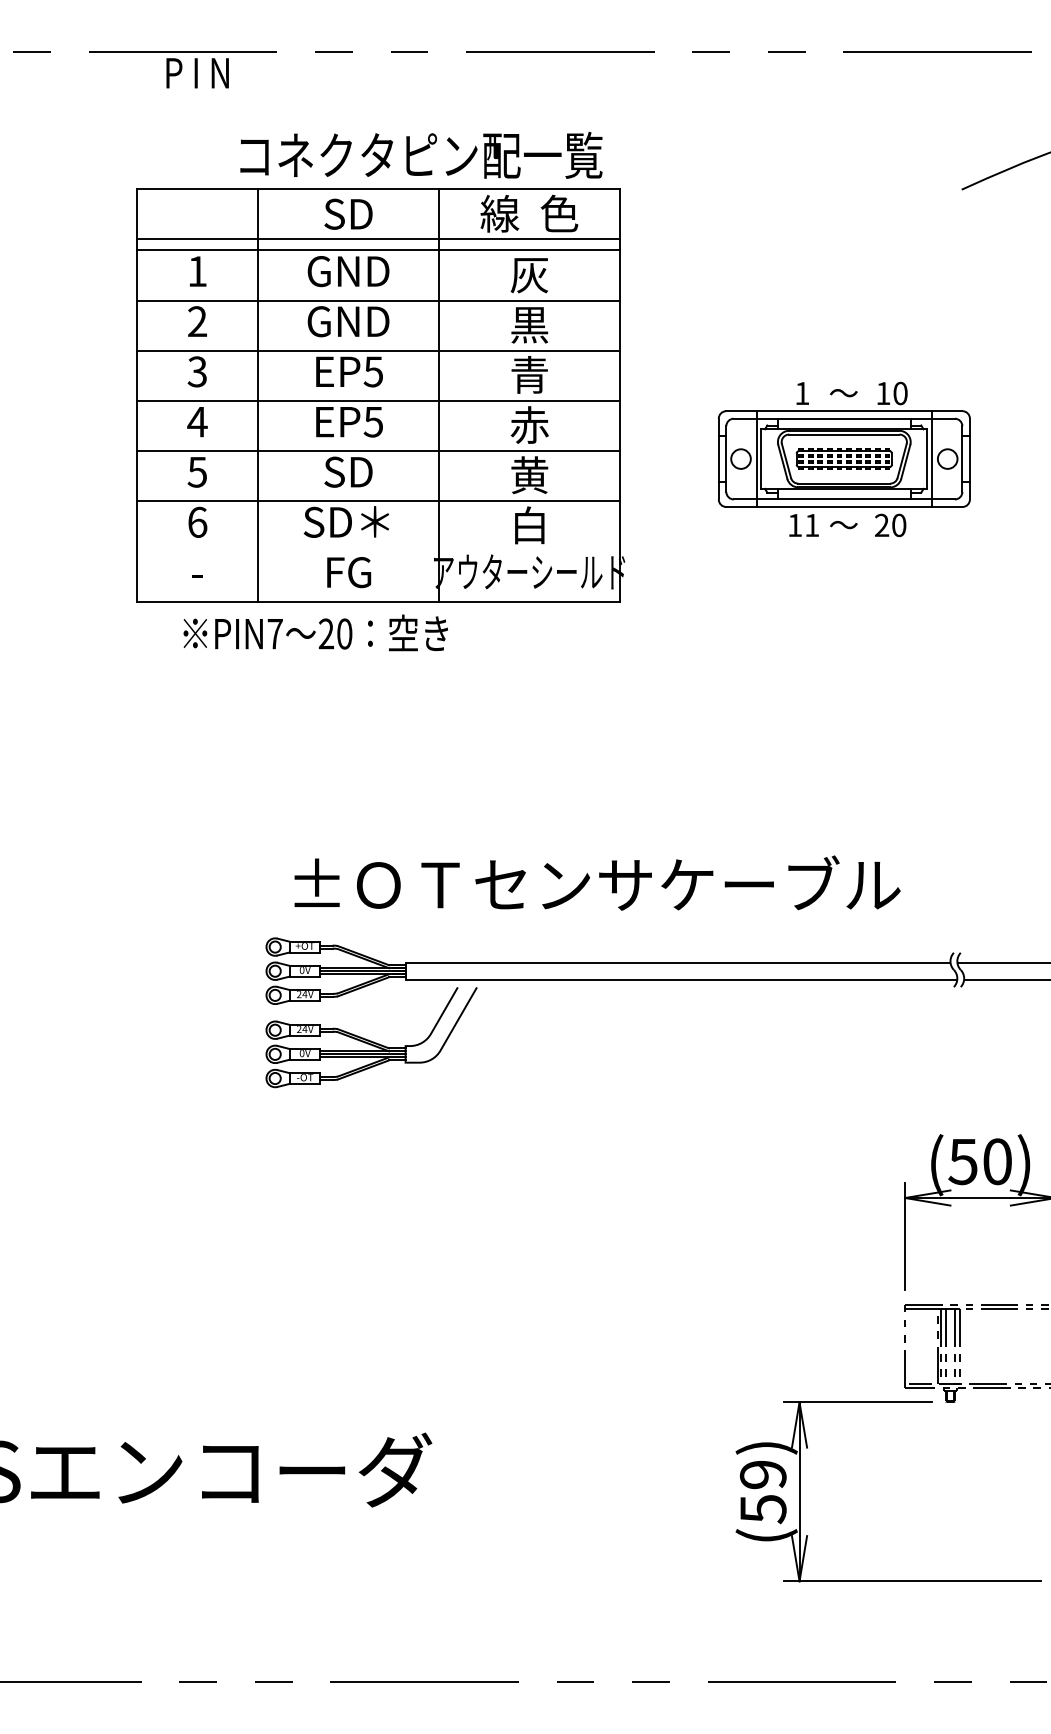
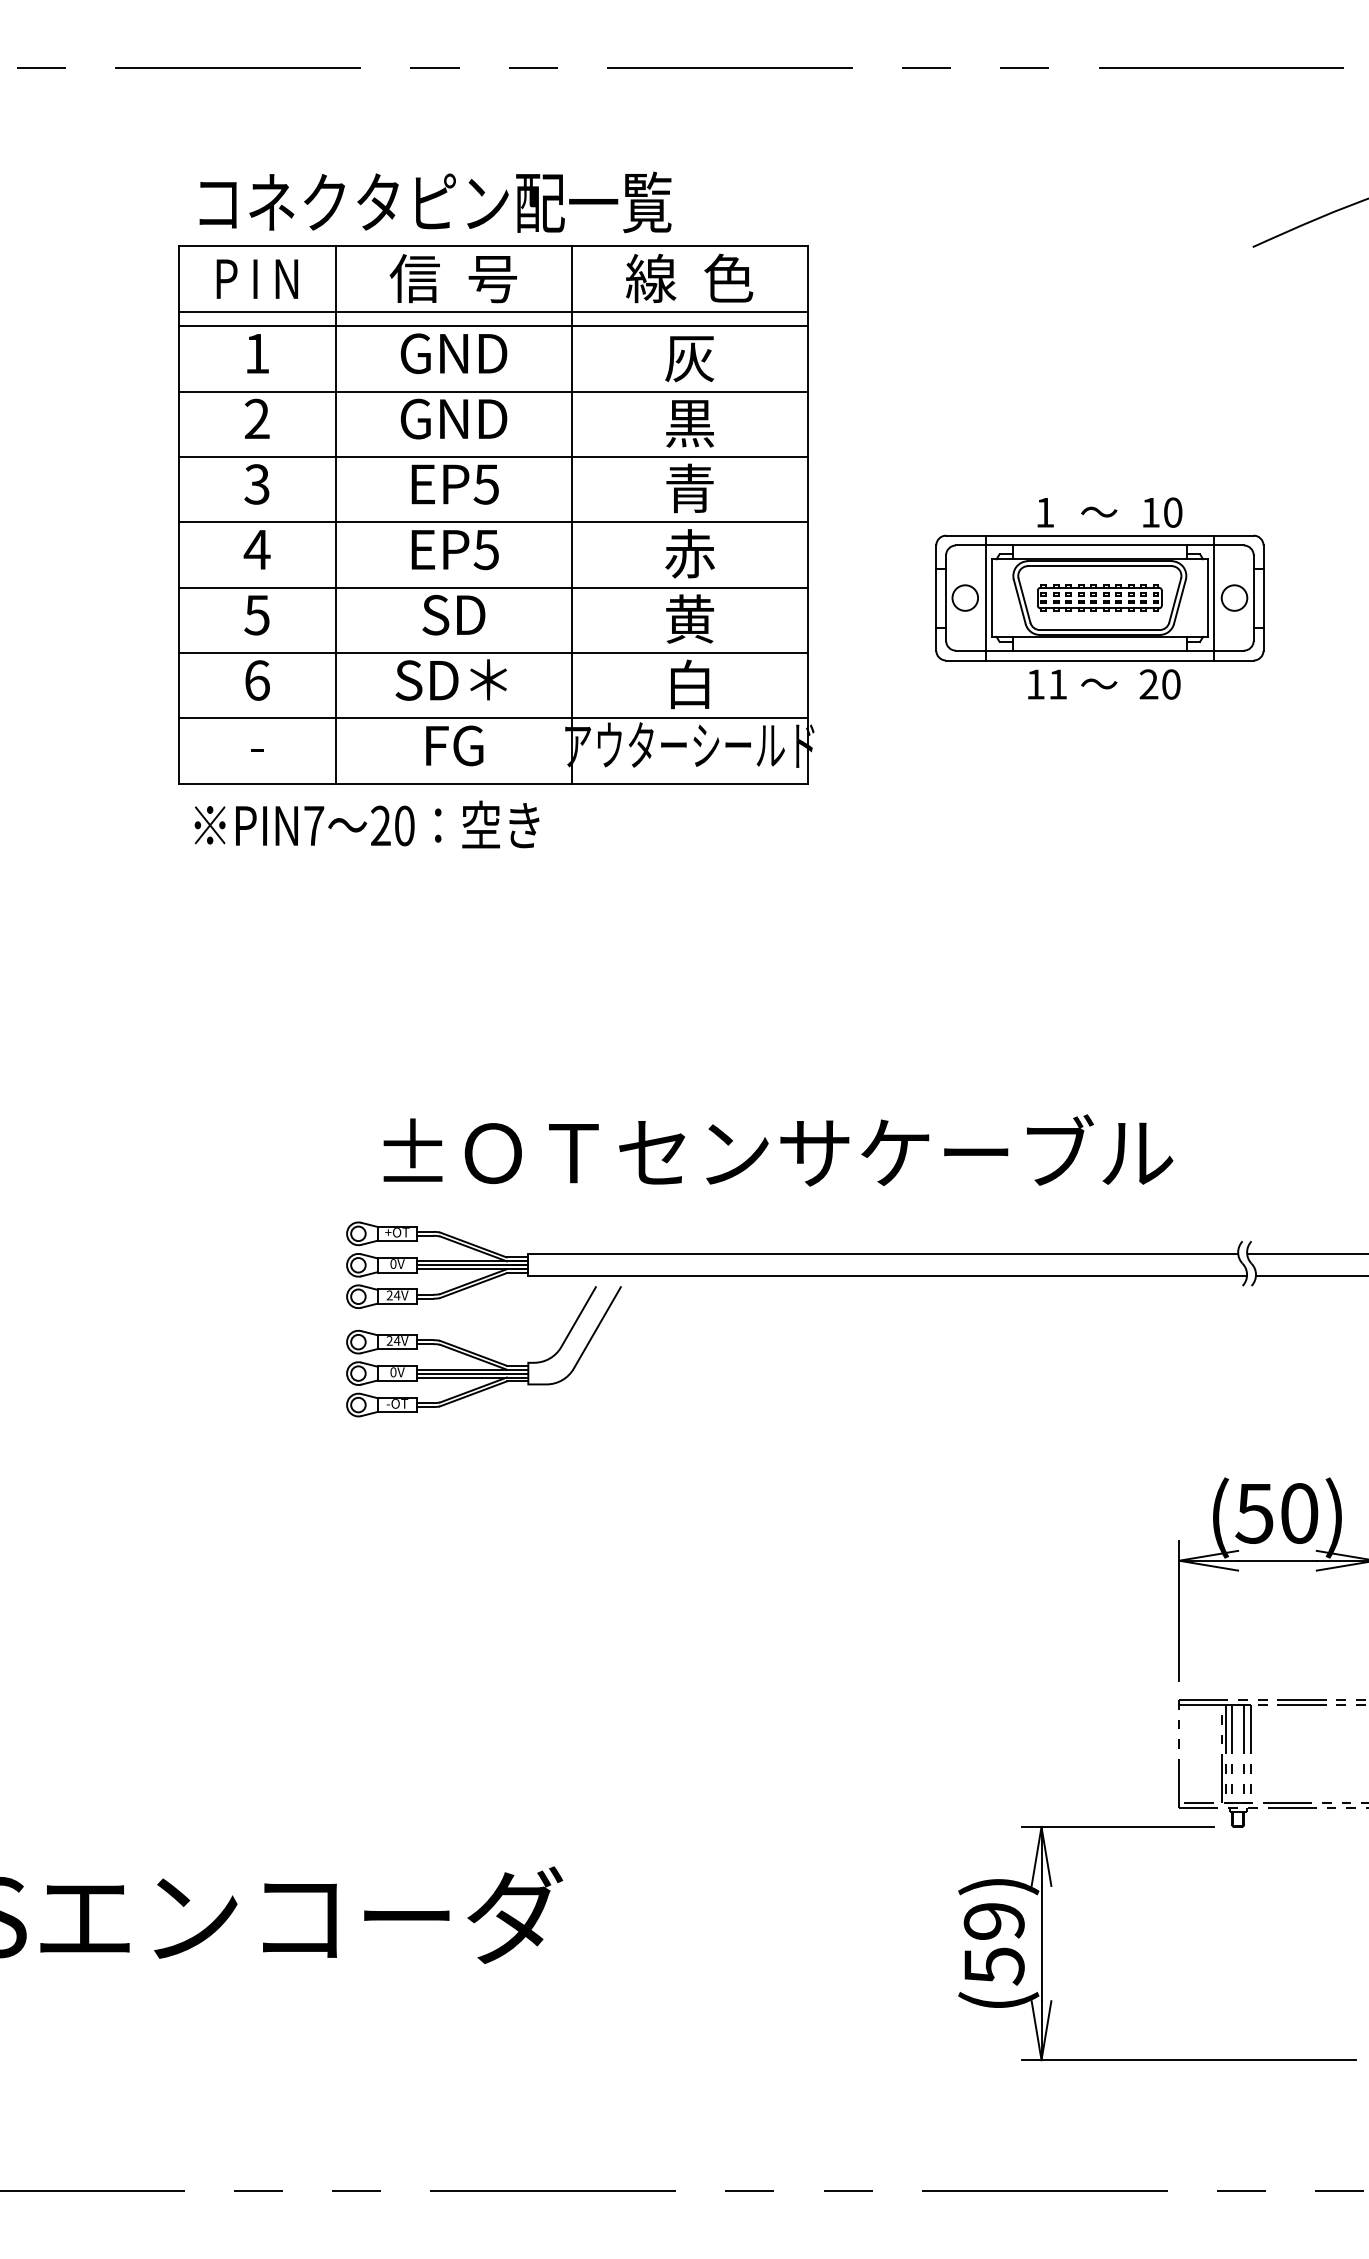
text: (197, 73) -> (257, 279), moved
text: (421, 154) -> (435, 201), moved
text: (347, 213) -> (452, 278), SD -> 信  号
line: (378, 551) -> (492, 718), added
text: (315, 632) -> (366, 823), moved

